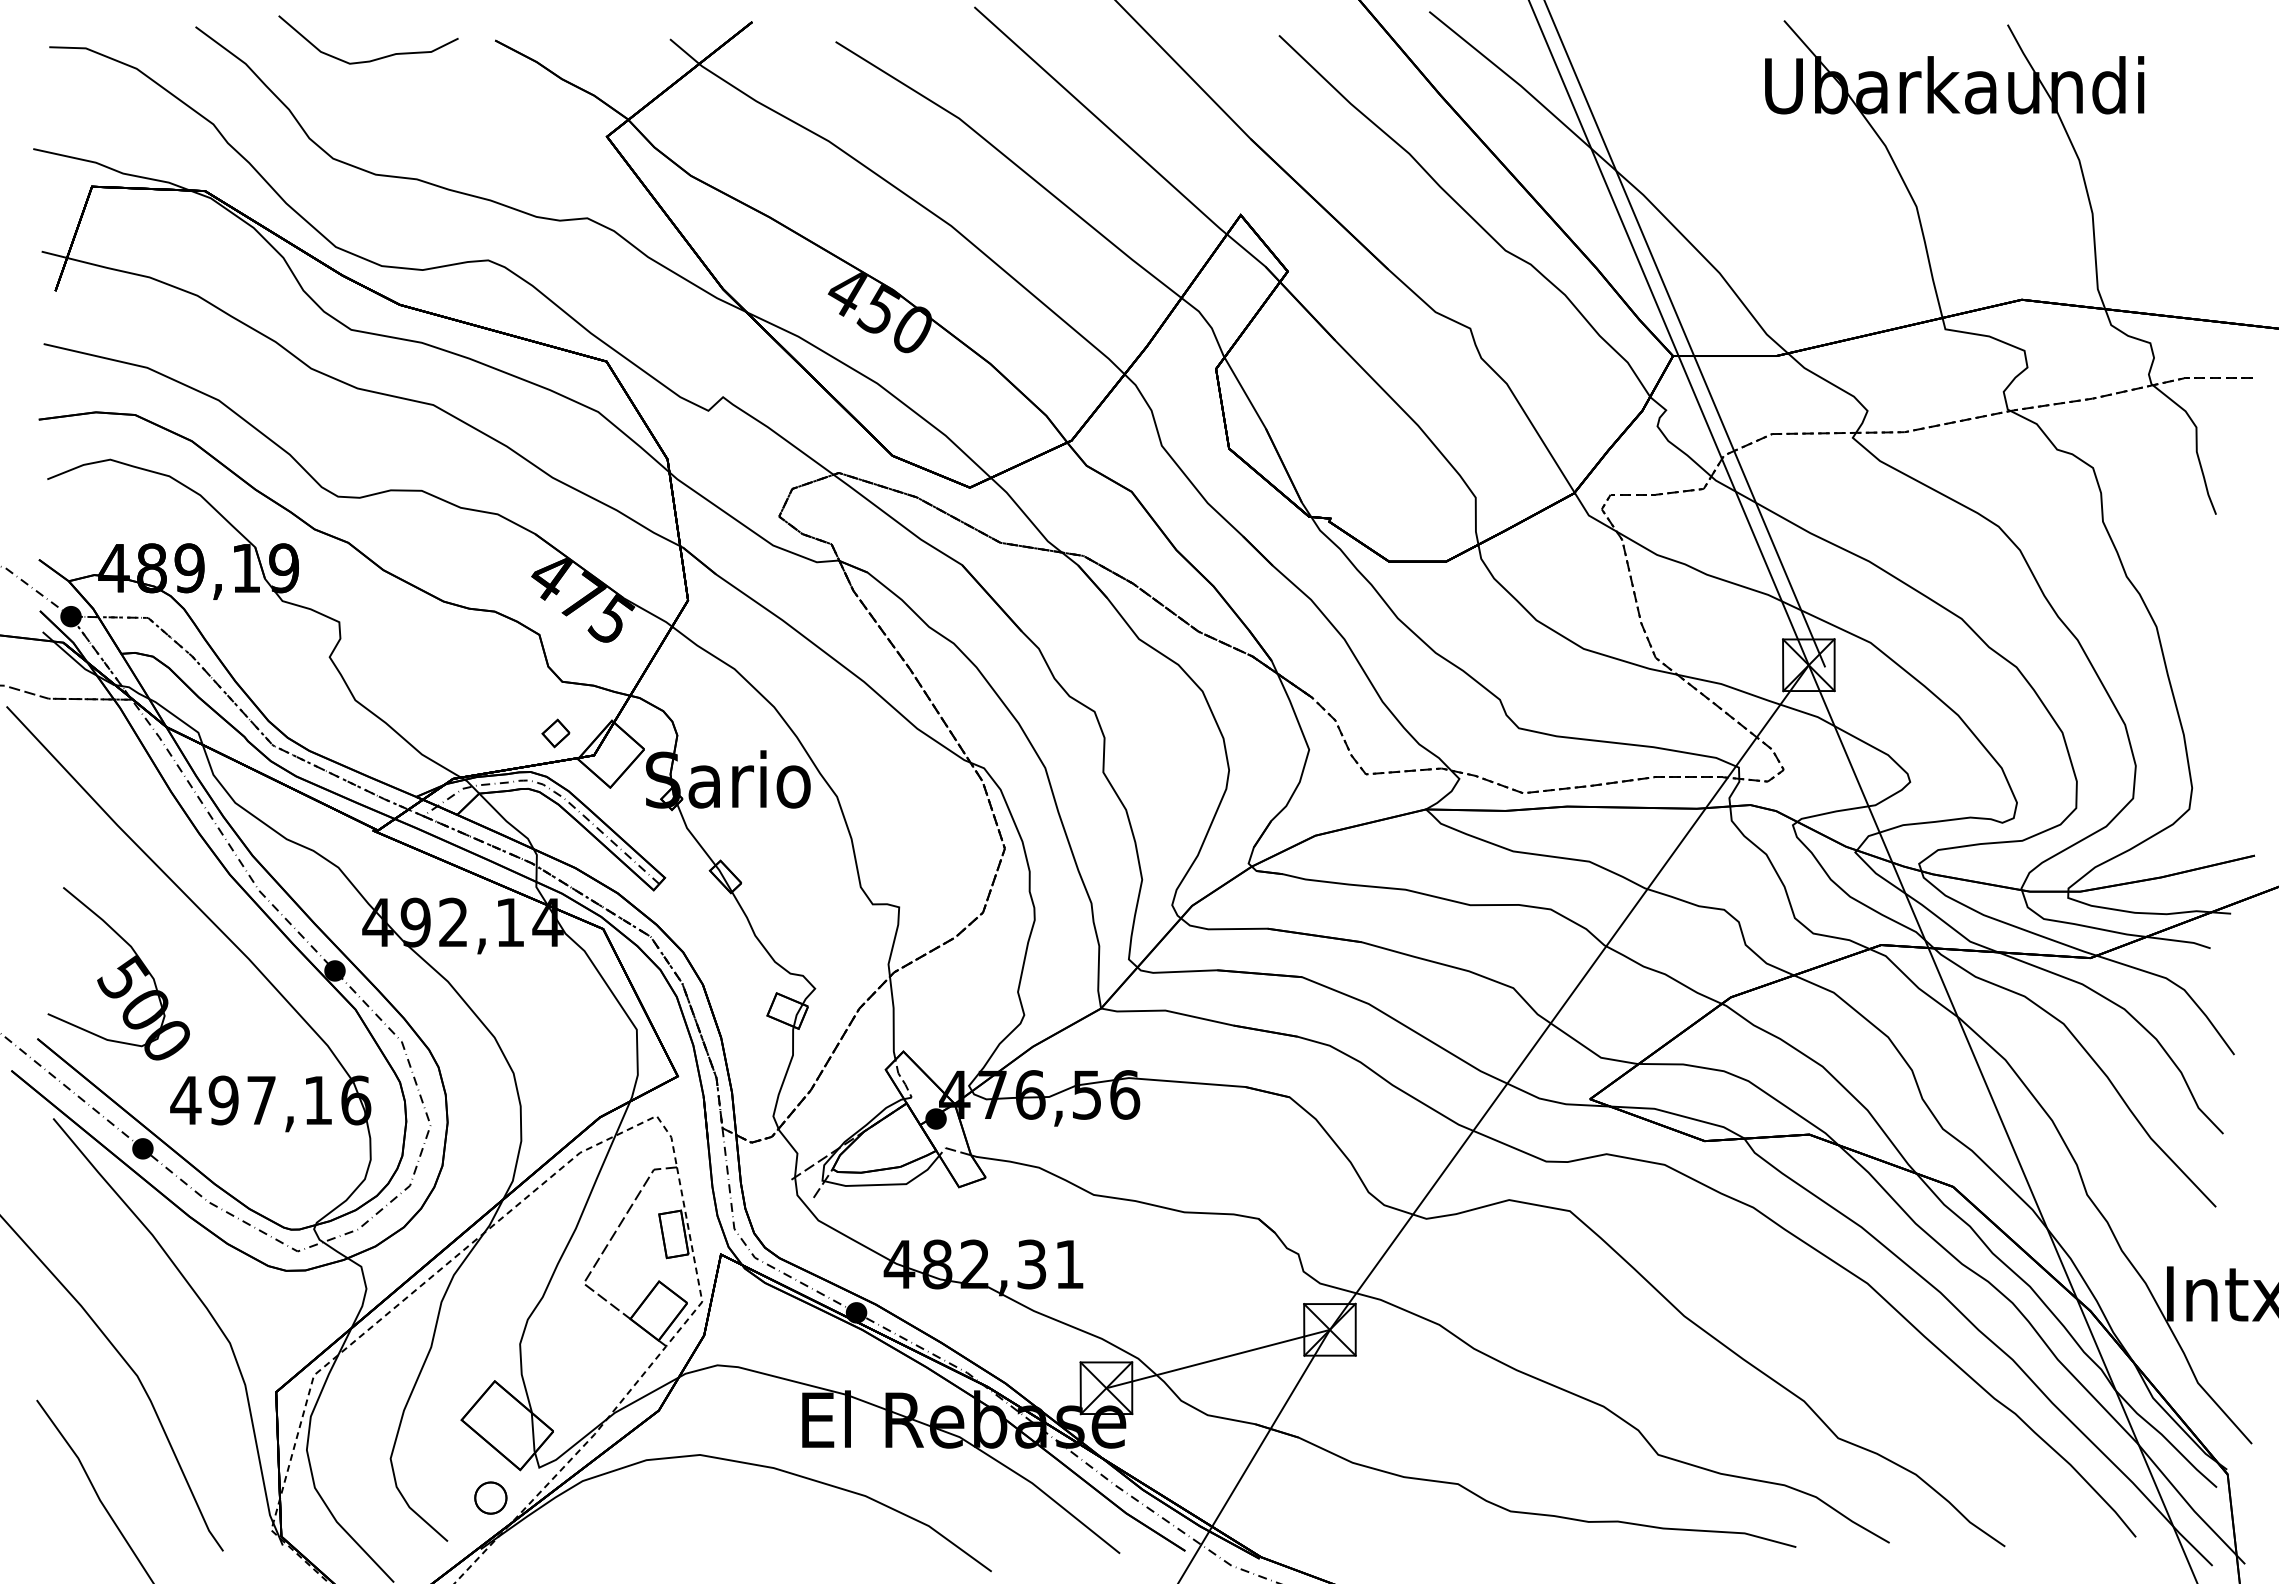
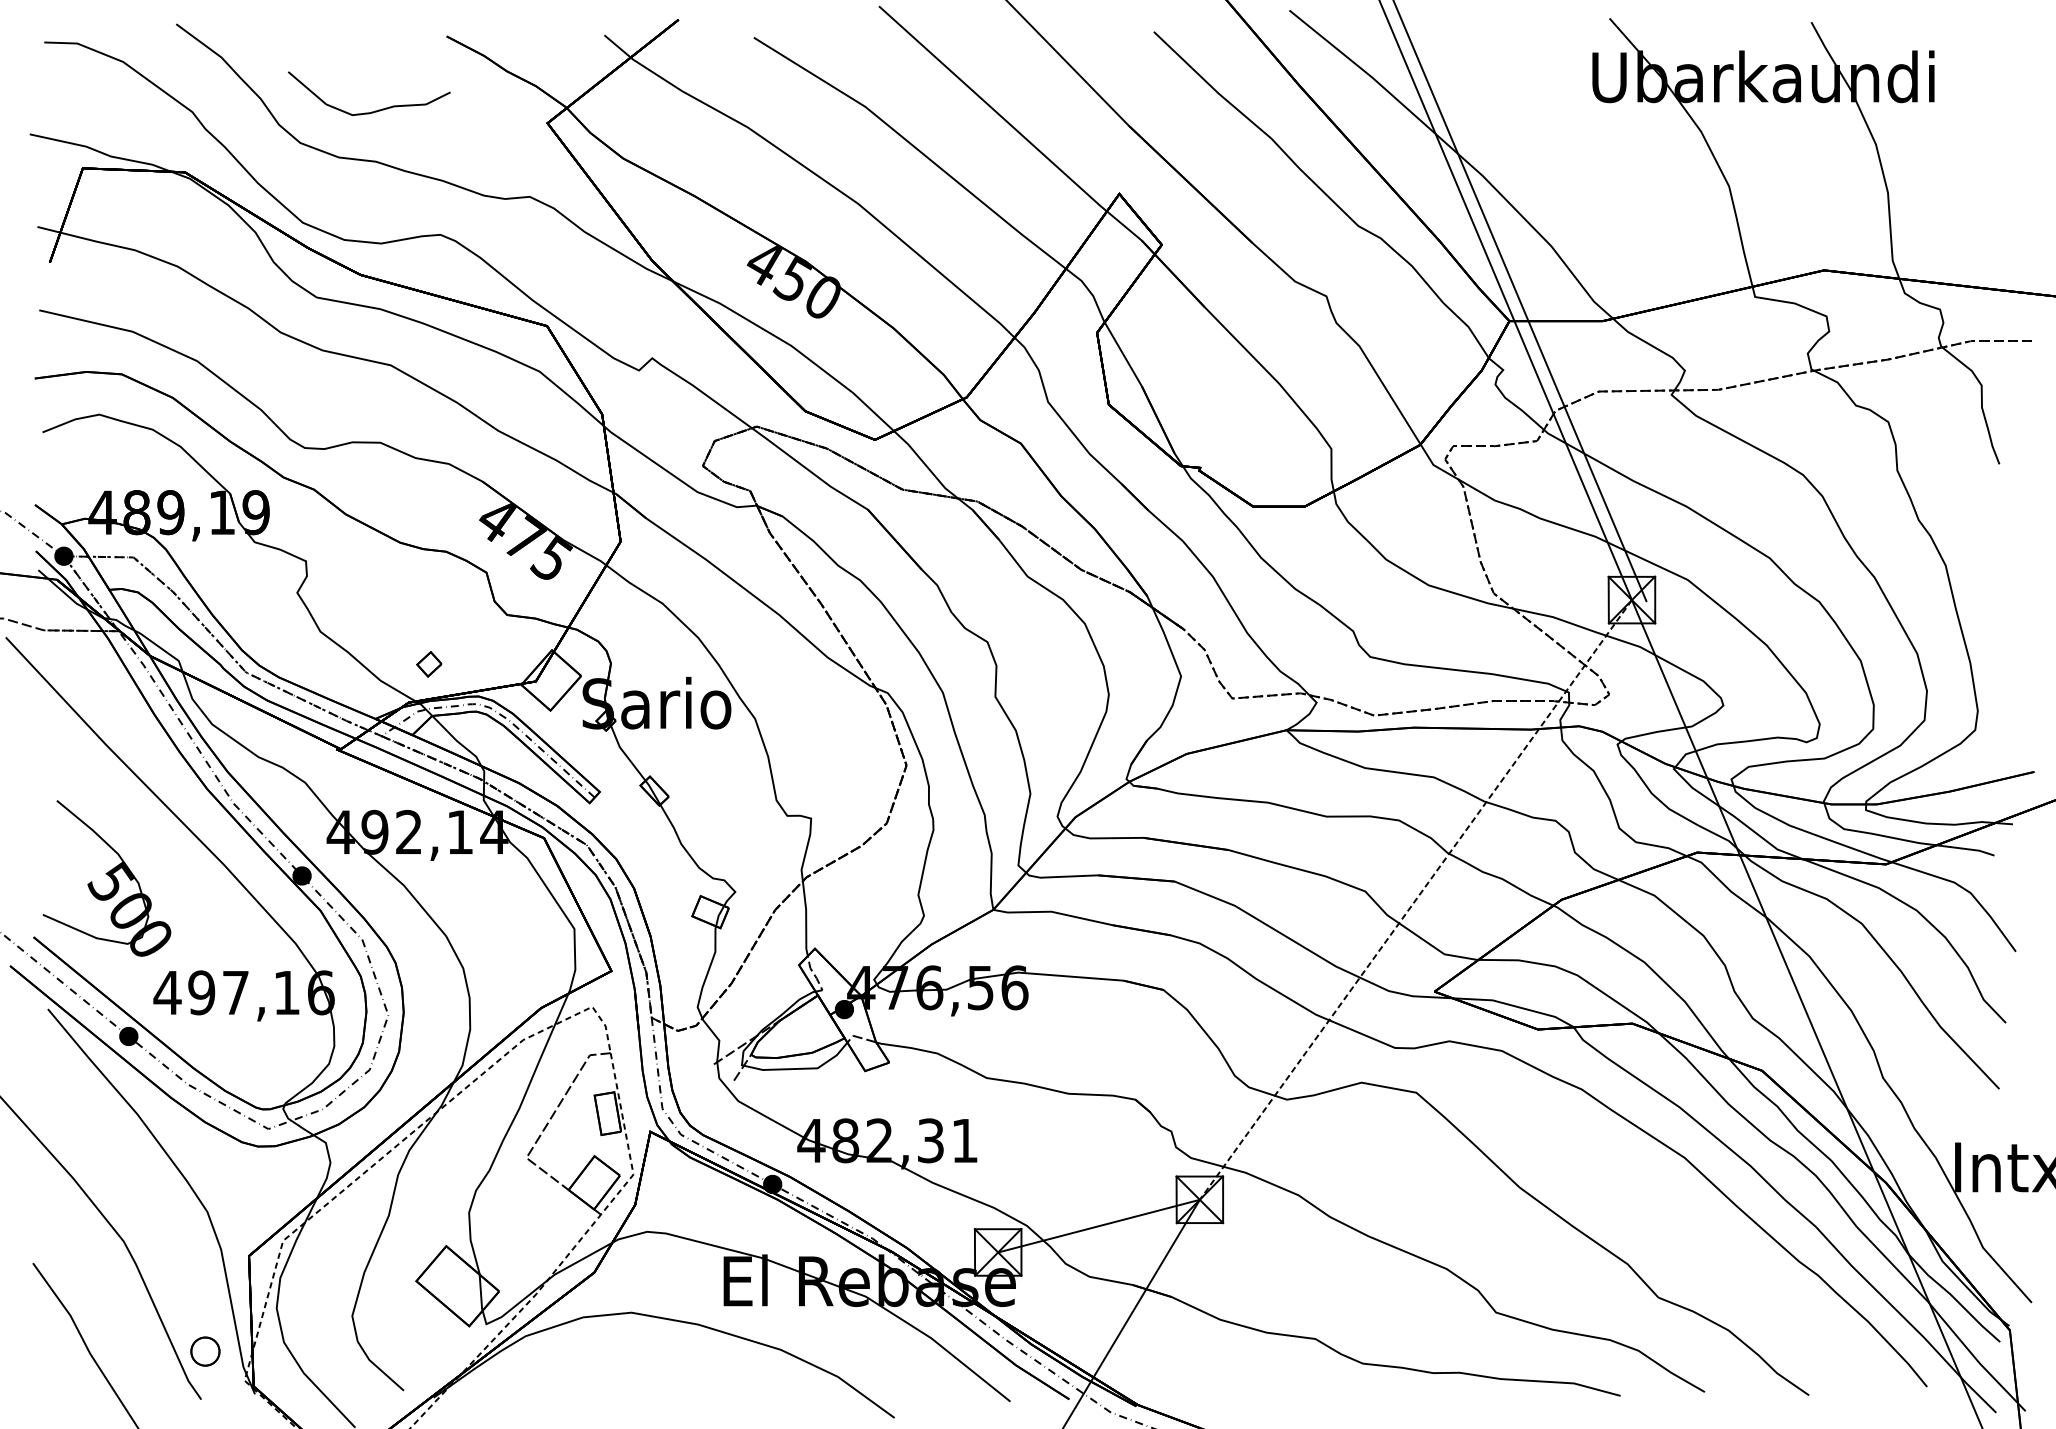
curve: (375, 58) -> (375, 110), moved
part: (555, 733) -> (428, 664), moved
line: (1569, 997) -> (1415, 899), solid -> dashed
part: (490, 1497) -> (205, 1351), moved

